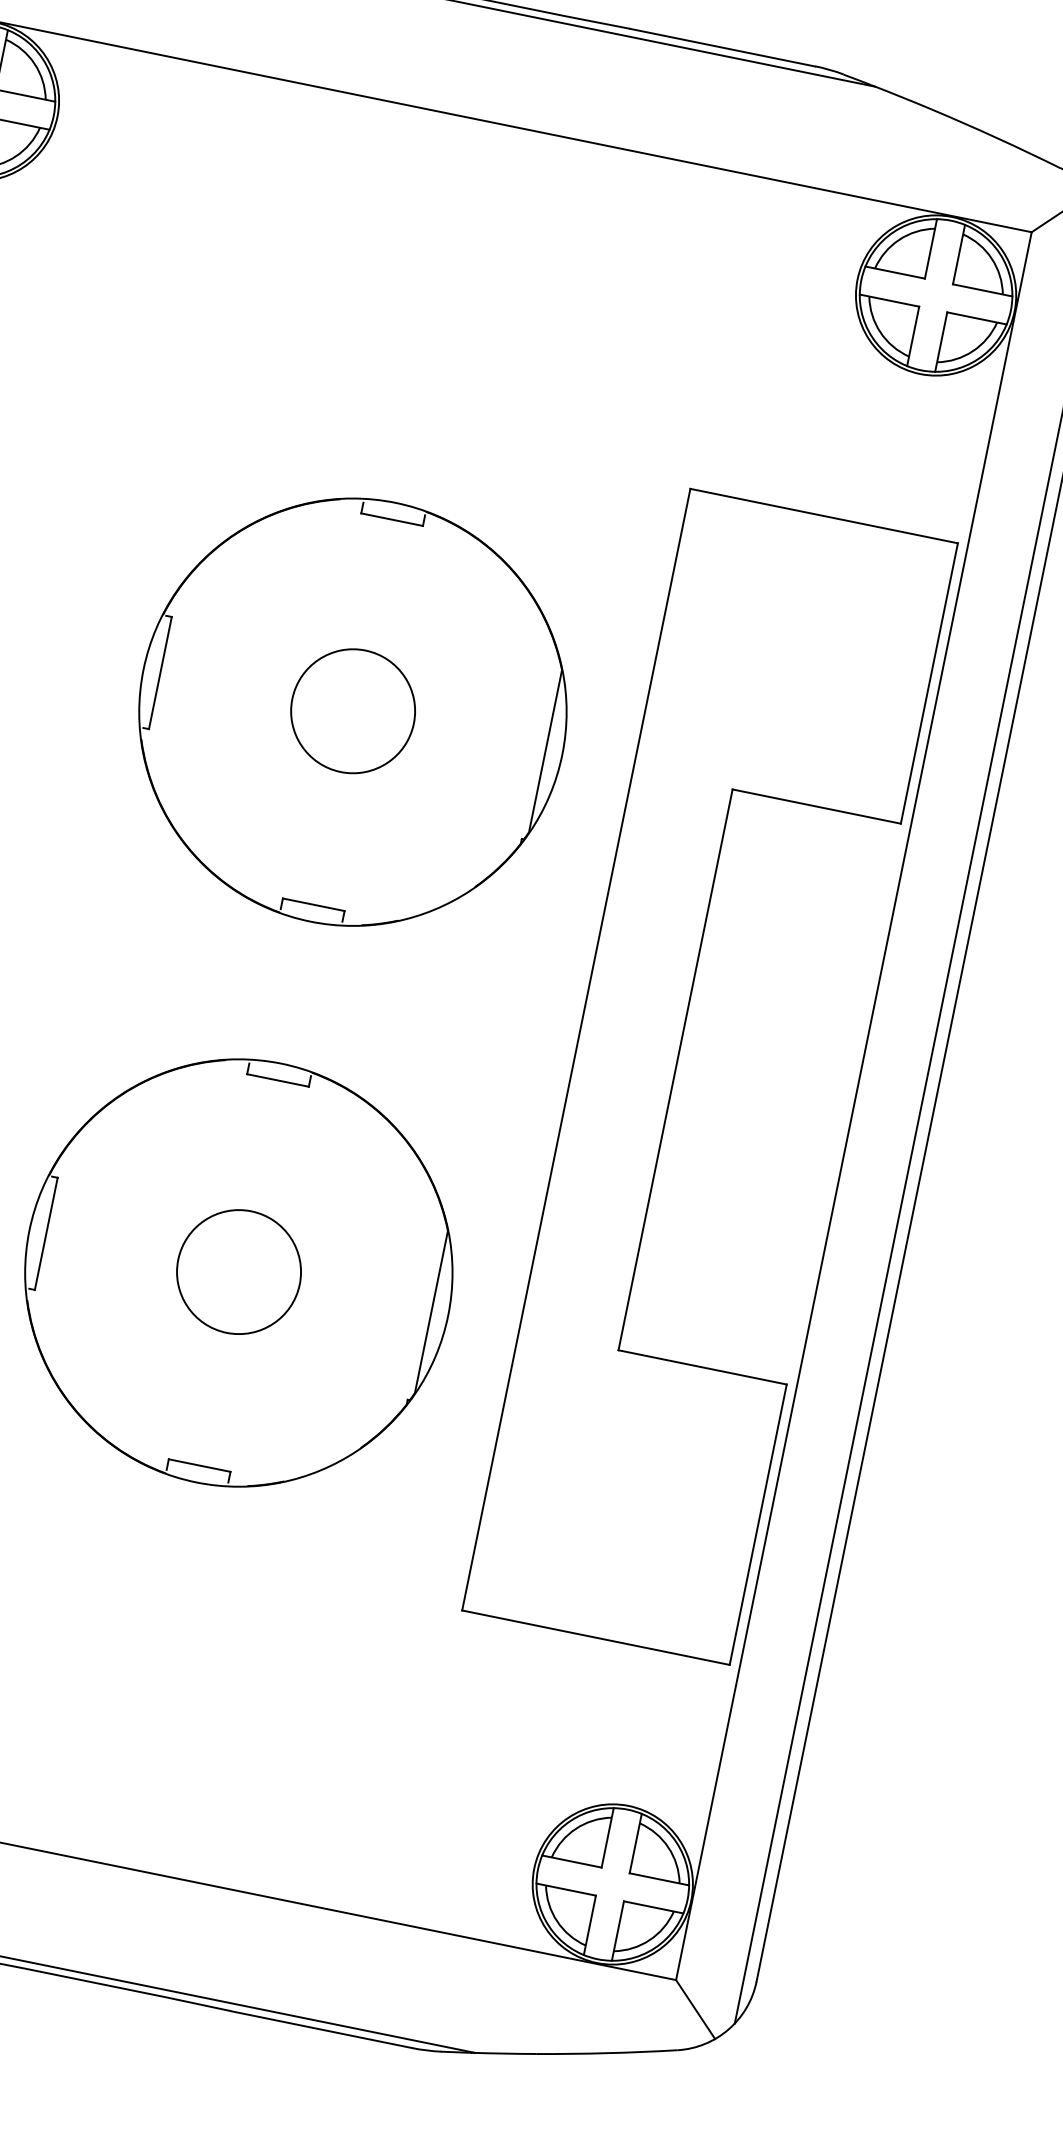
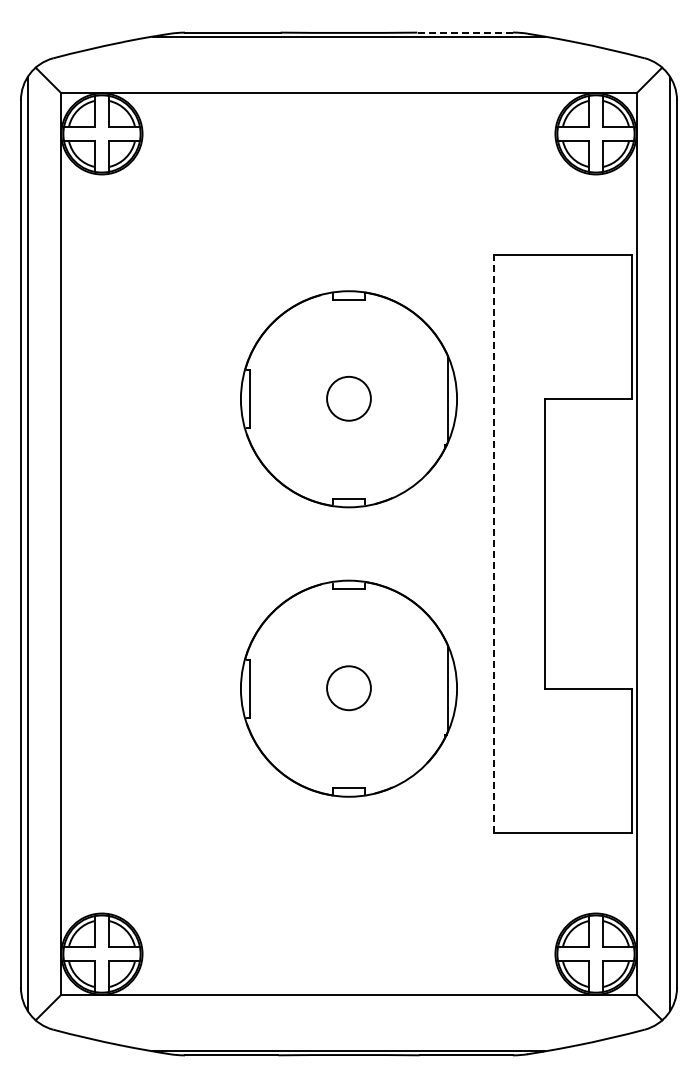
line: (723, 47) -> (465, 32), solid -> dashed
circle: (352, 710) -> (348, 398), size x0.7
line: (576, 1048) -> (493, 543), solid -> dashed
circle: (238, 1270) -> (348, 687), size x0.7

